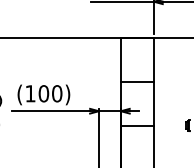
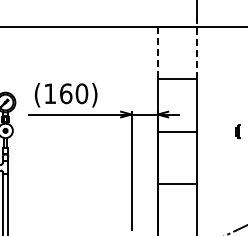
line: (120, 59) -> (157, 53), solid -> dashed
line: (154, 59) -> (197, 52), solid -> dashed
text: (44, 93) -> (66, 93), (100) -> (160)

